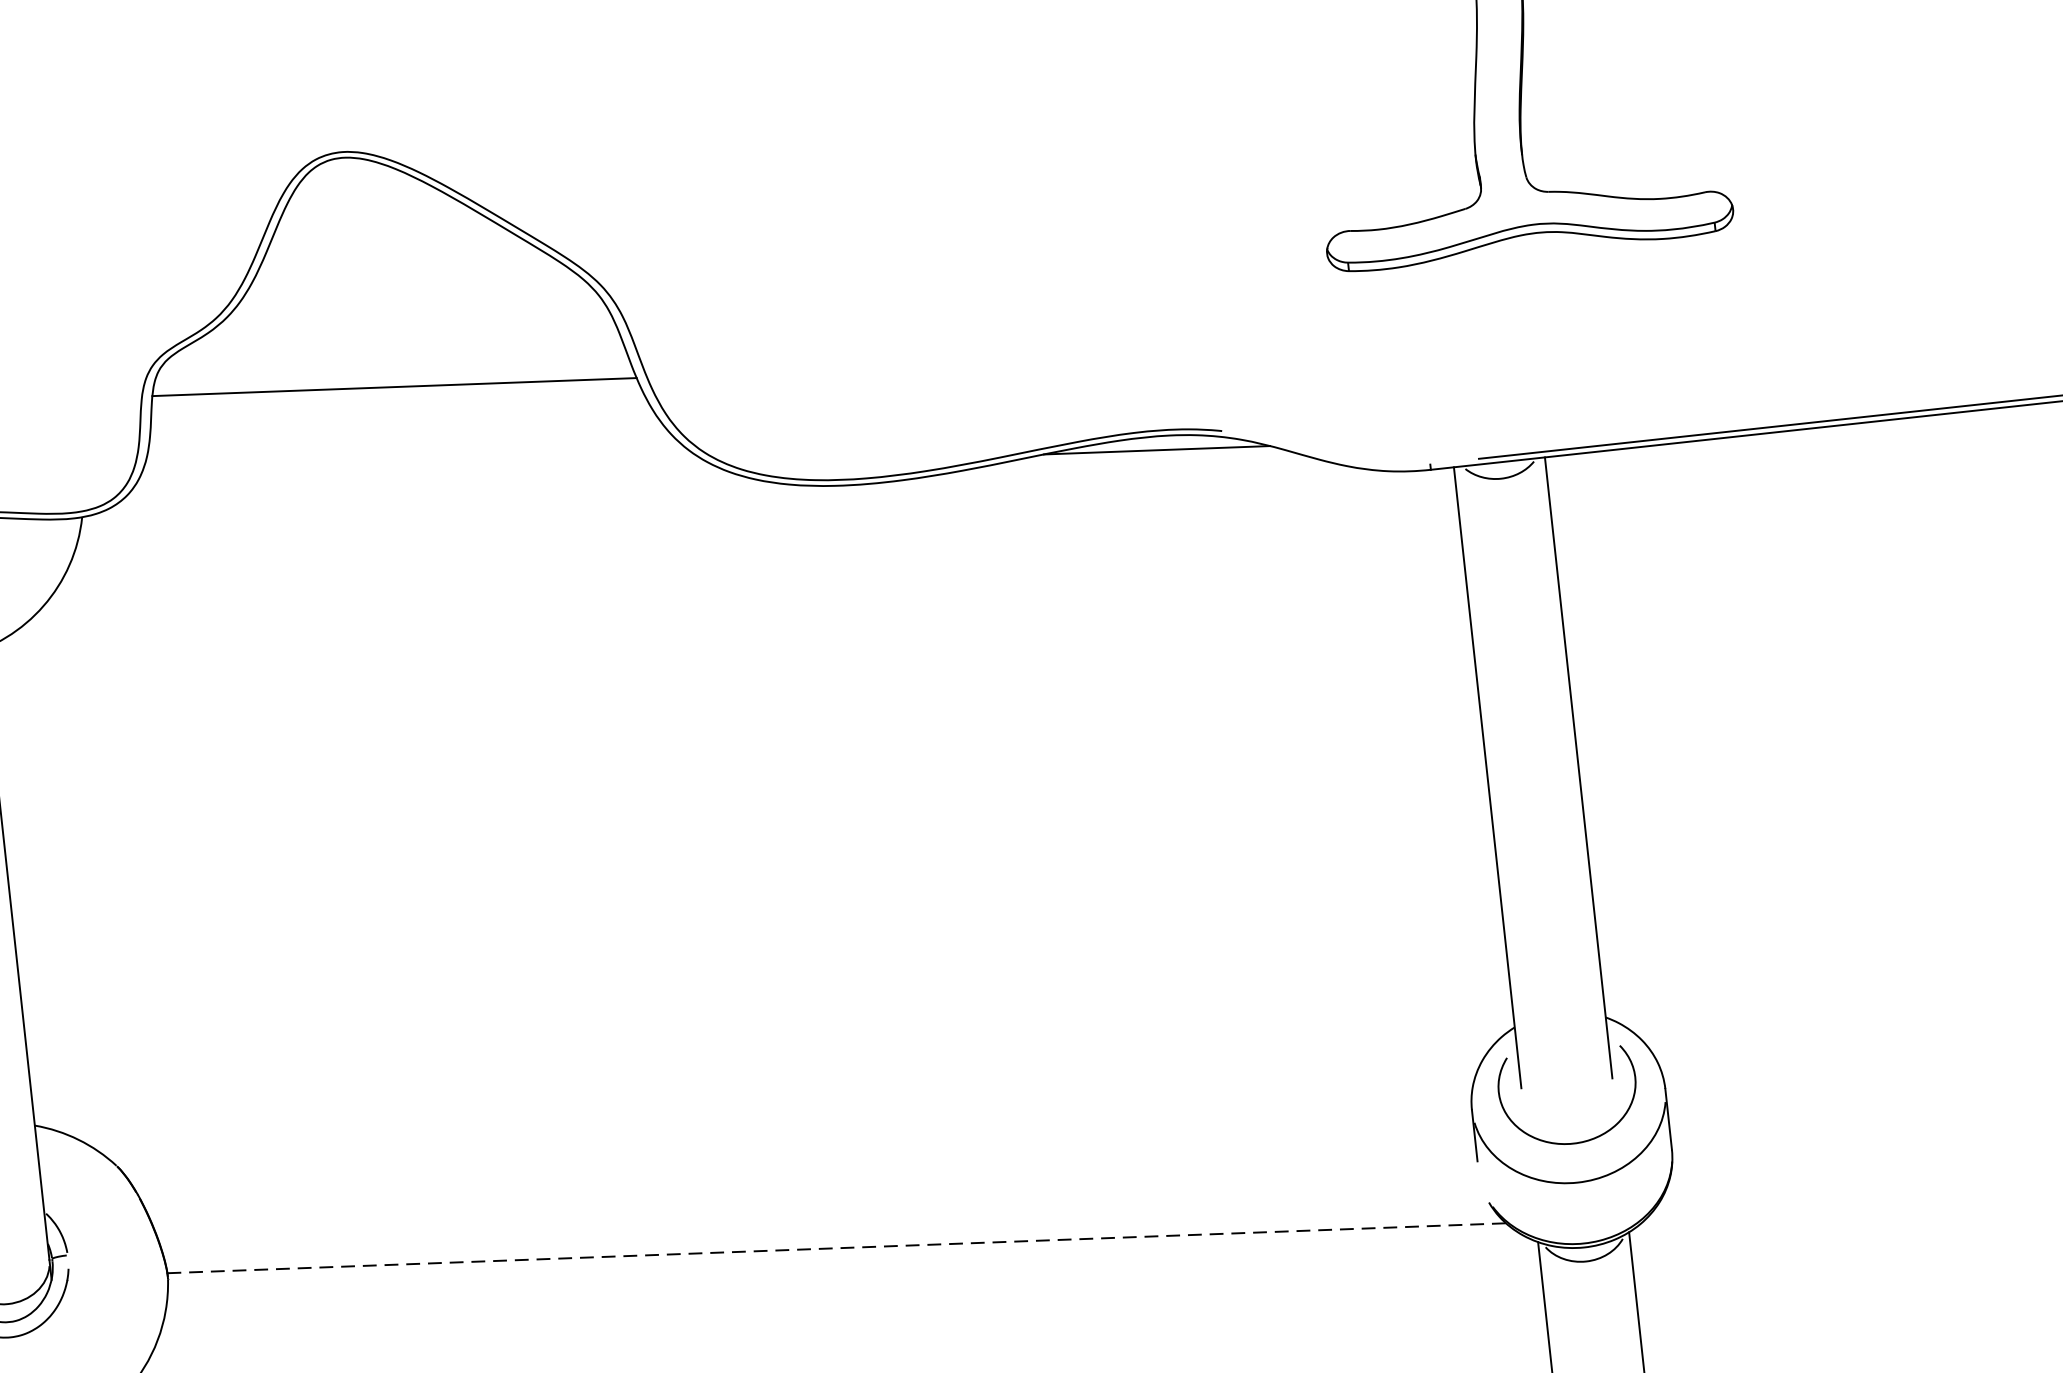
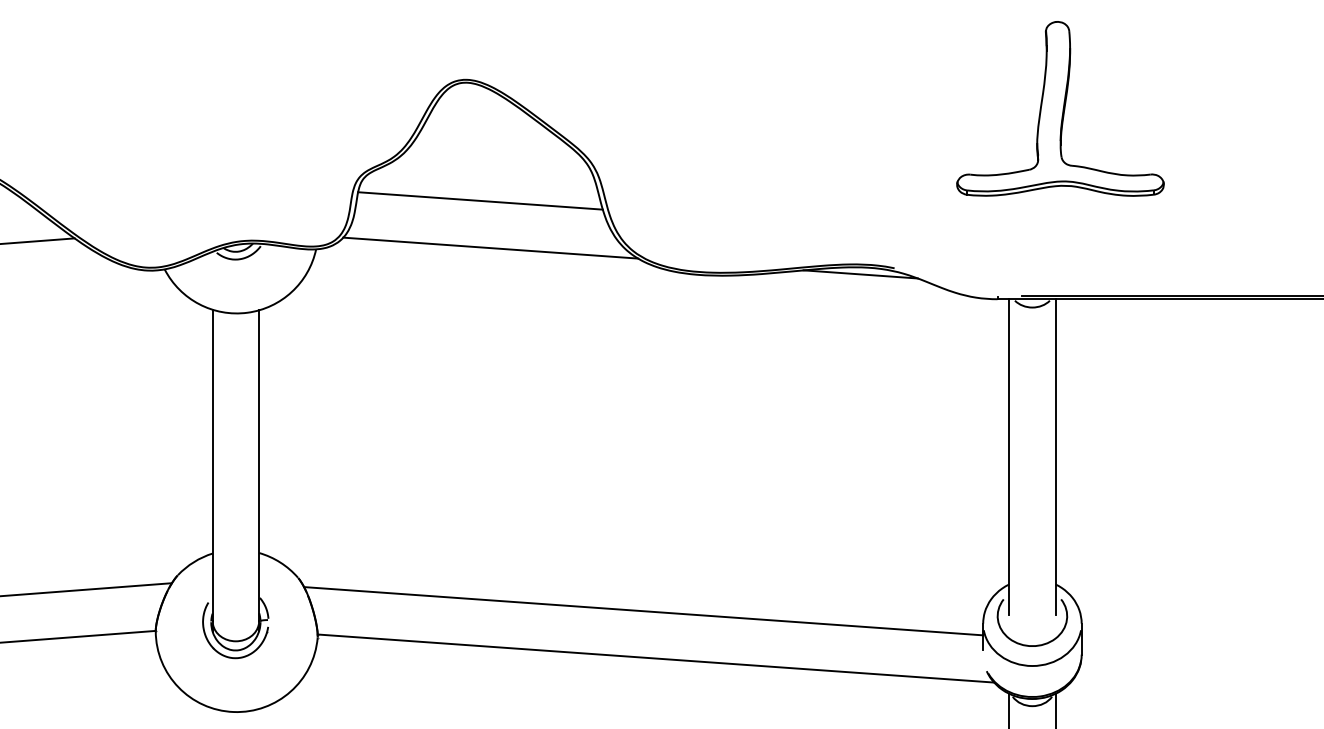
line: (424, 476) -> (490, 247), added
line: (802, 1158) -> (643, 611), added
line: (837, 1248) -> (656, 658), dashed -> solid

